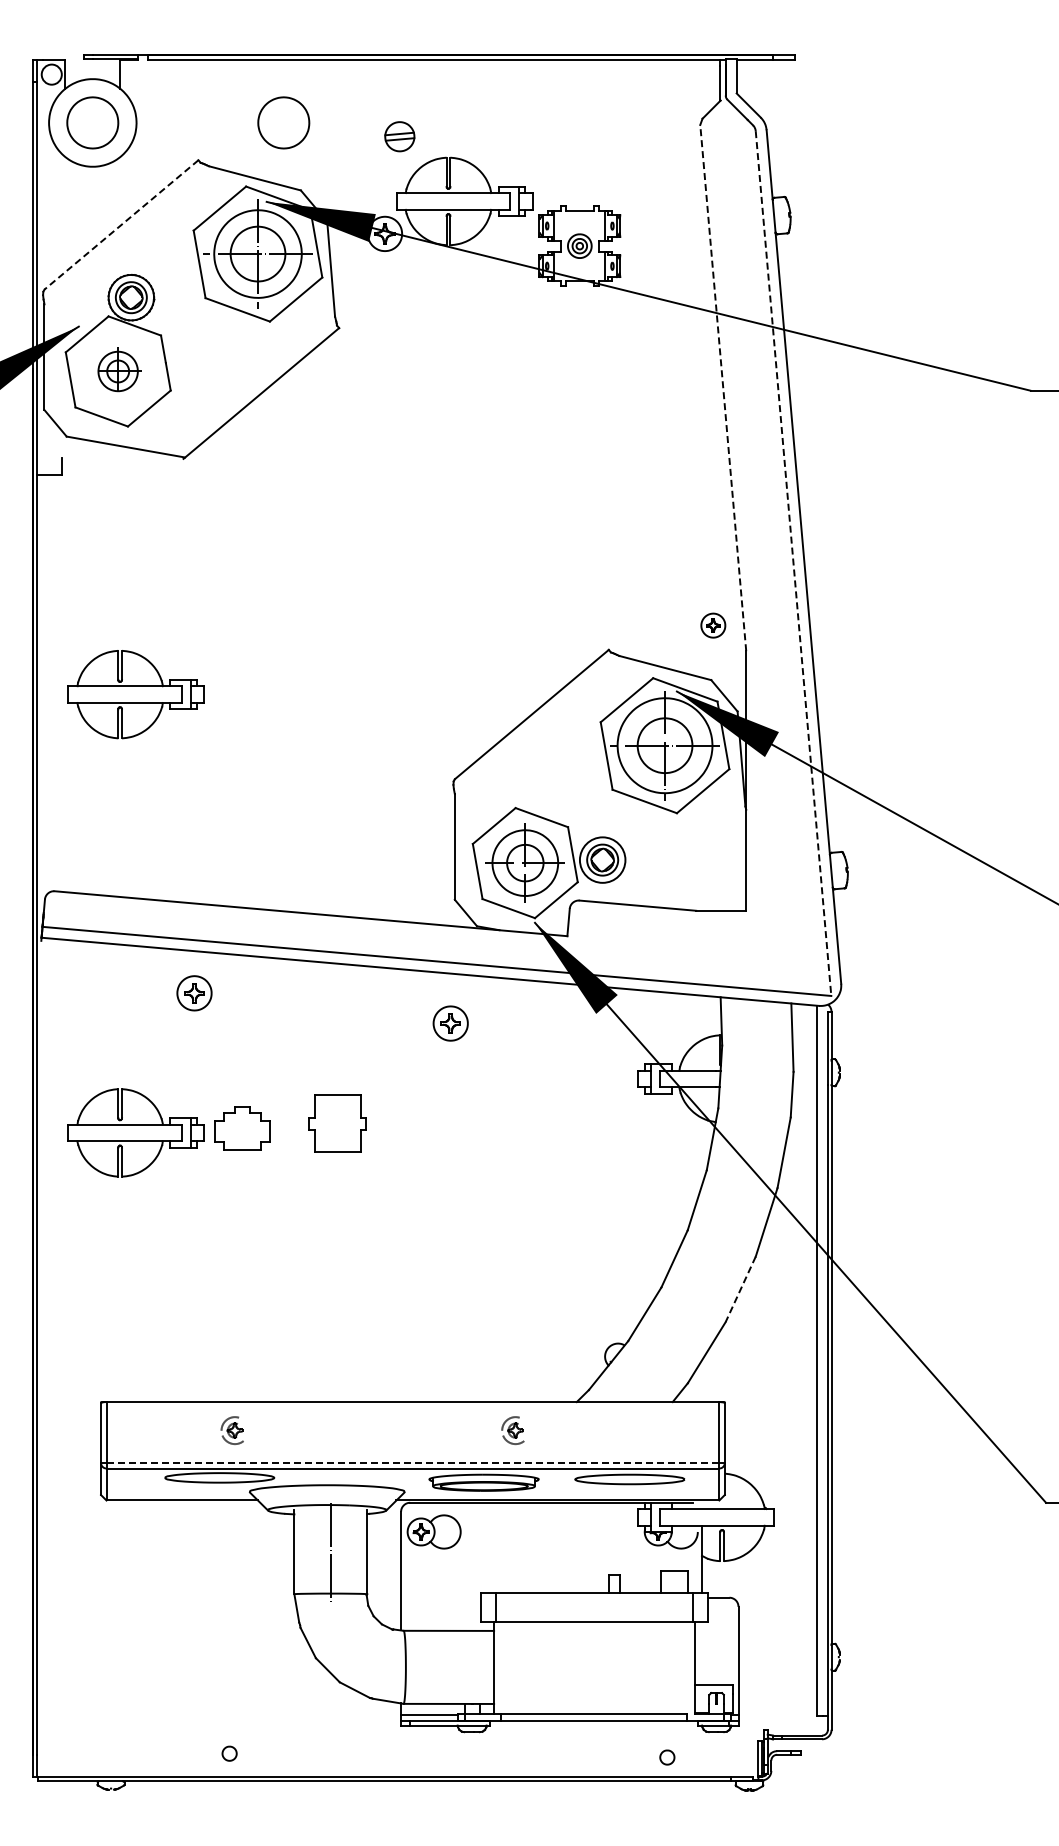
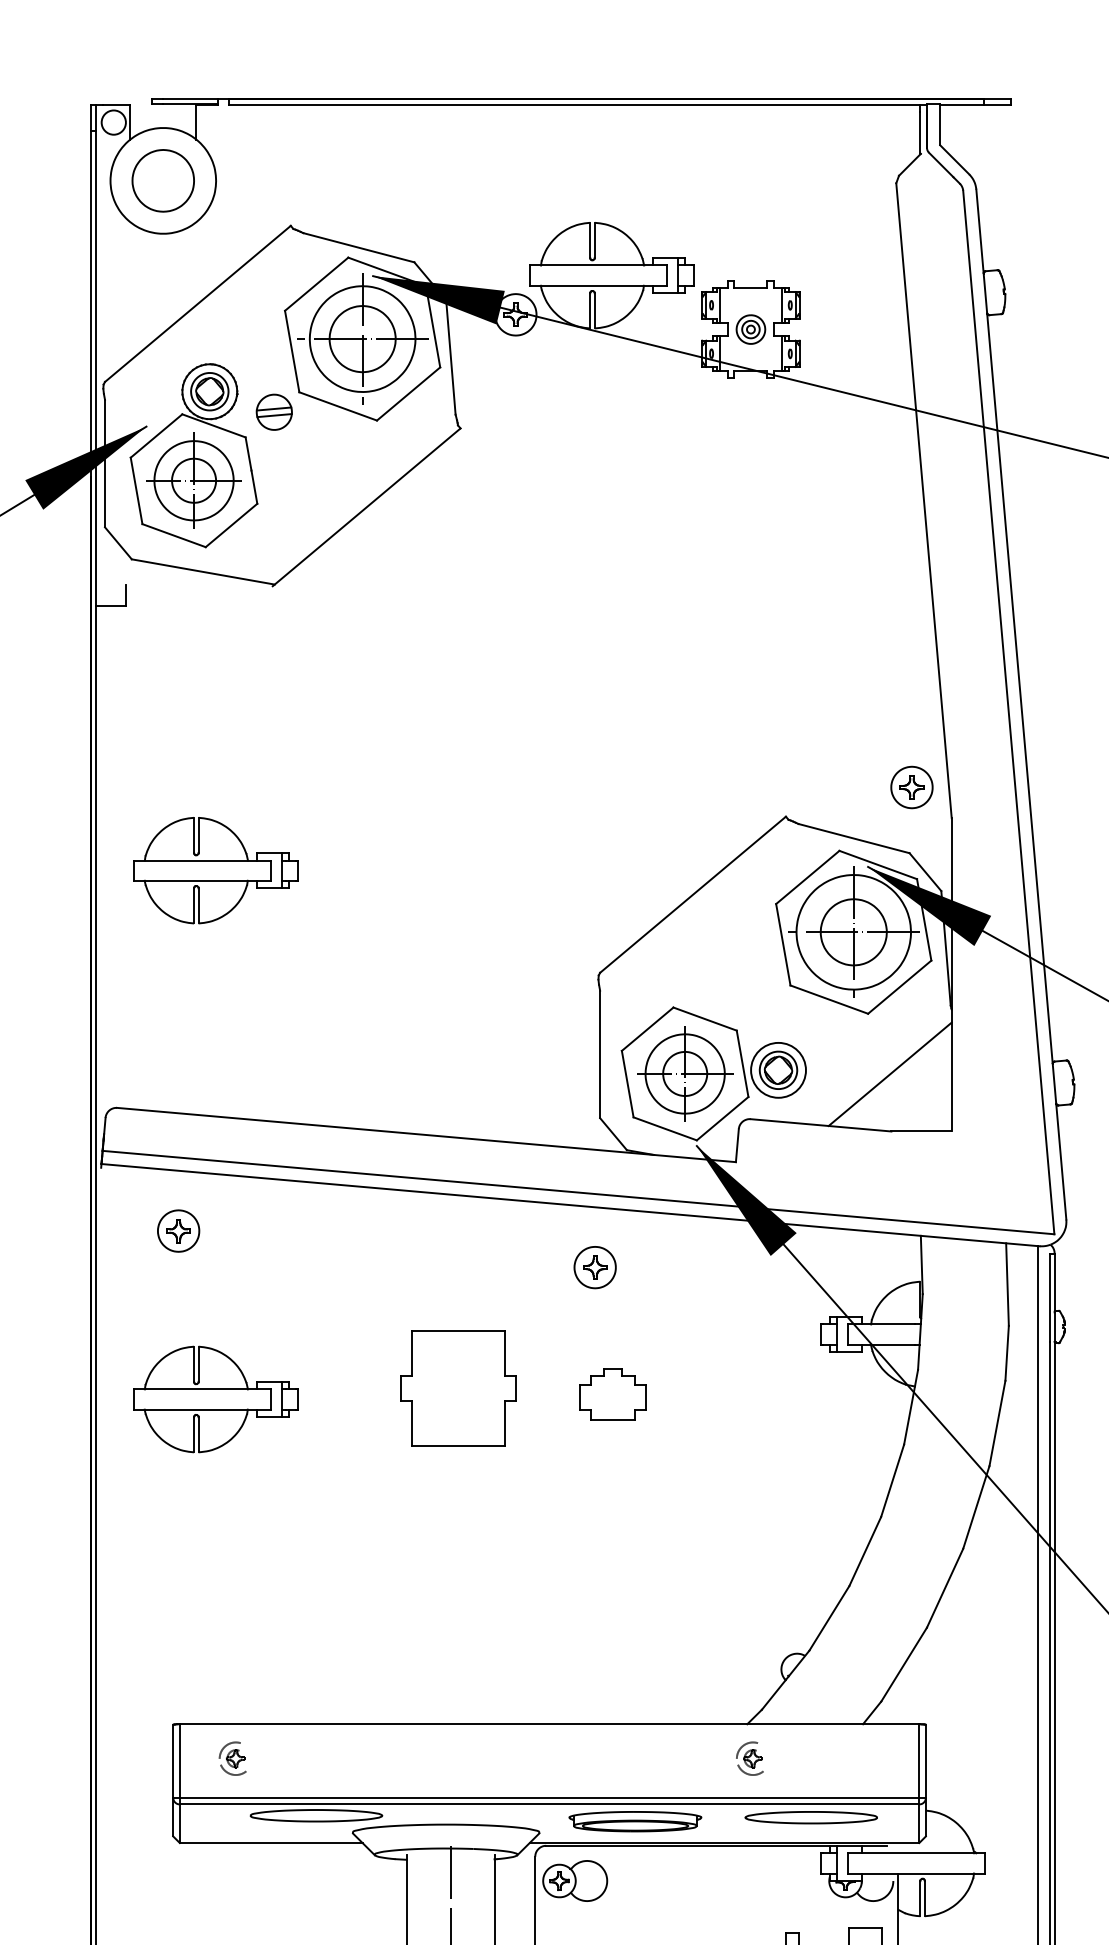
part: (283, 122) -> (393, 180), removed
part: (399, 136) -> (273, 412), moved
line: (121, 224) -> (197, 303), dashed -> solid
part: (117, 371) -> (193, 480), size x1.67
line: (723, 387) -> (924, 500), dashed -> solid
line: (793, 564) -> (1008, 713), dashed -> solid
part: (713, 625) -> (912, 787), size x1.43
line: (695, 863) -> (890, 1074), added
part: (194, 993) -> (178, 1231), moved
part: (337, 1123) -> (458, 1388), size x1.67
part: (242, 1128) -> (612, 1394), moved
line: (740, 1289) -> (944, 1588), dashed -> solid
part: (231, 1430) -> (231, 1758), moved
part: (512, 1430) -> (749, 1758), moved
line: (412, 1463) -> (549, 1798), dashed -> solid

